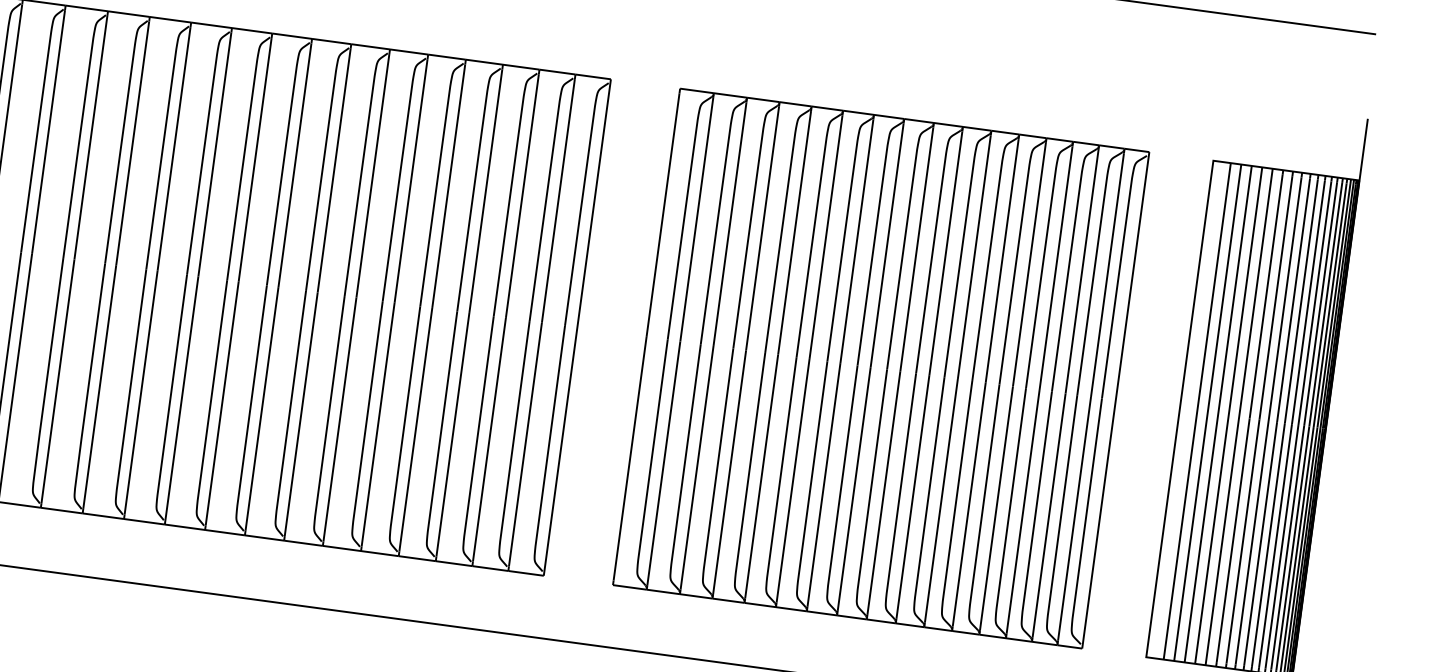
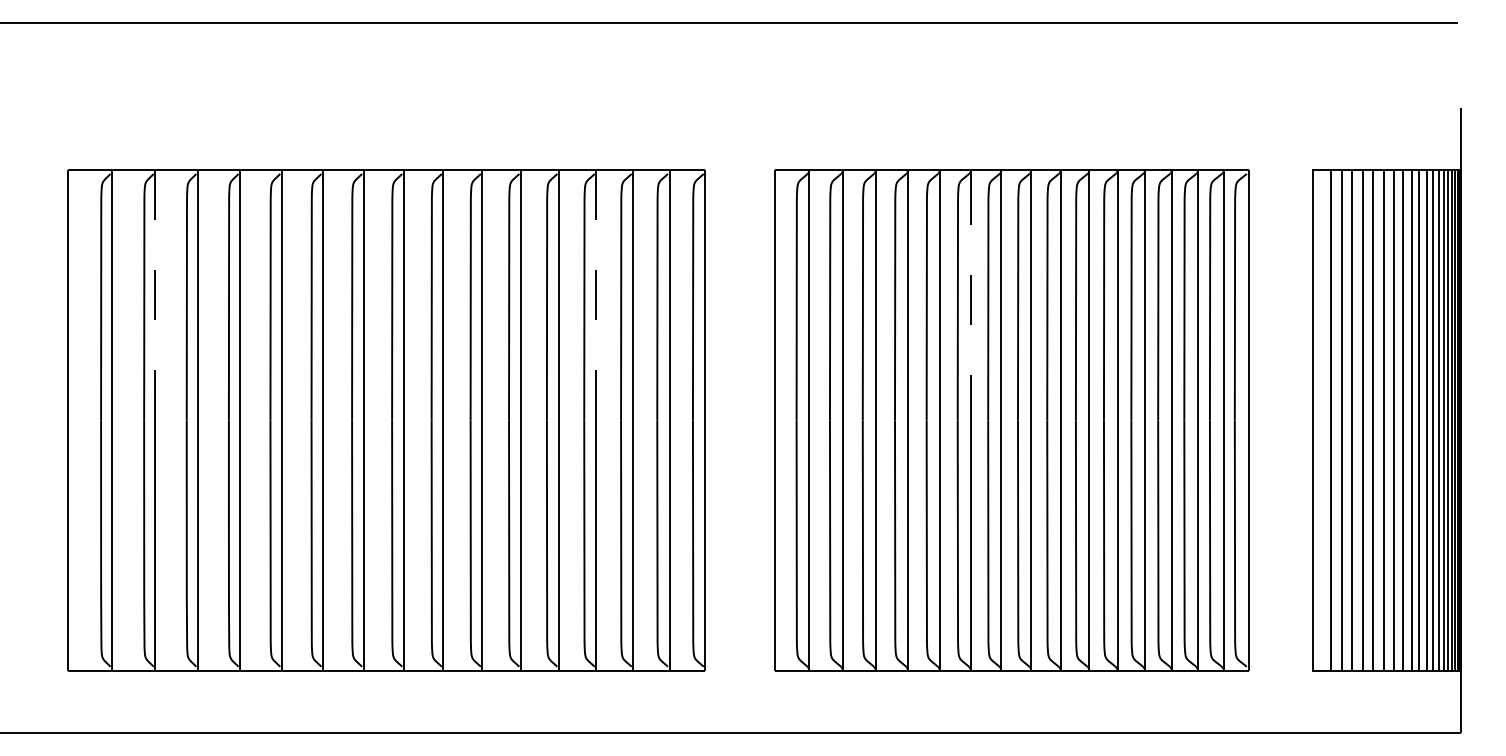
line: (48, 132) -> (155, 297), solid -> dashed
line: (485, 191) -> (596, 297), solid -> dashed
line: (856, 241) -> (970, 297), solid -> dashed

